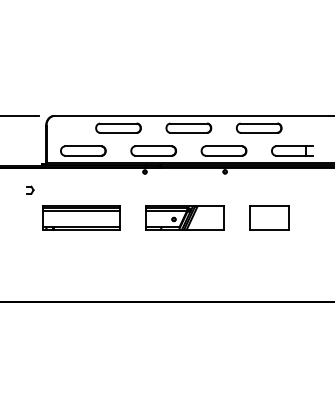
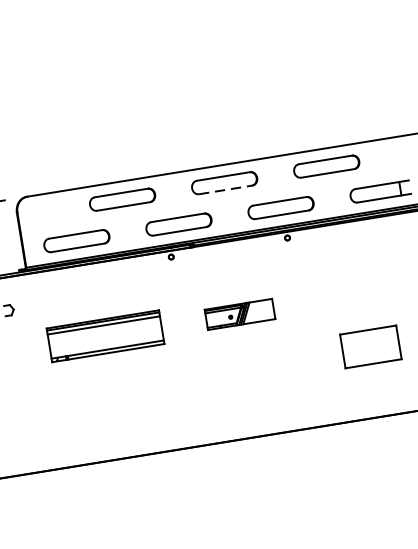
line: (189, 132) -> (226, 189), solid -> dashed
part: (81, 217) -> (105, 335), moved
part: (184, 217) -> (239, 313), size x0.6
part: (269, 217) -> (371, 346), moved

